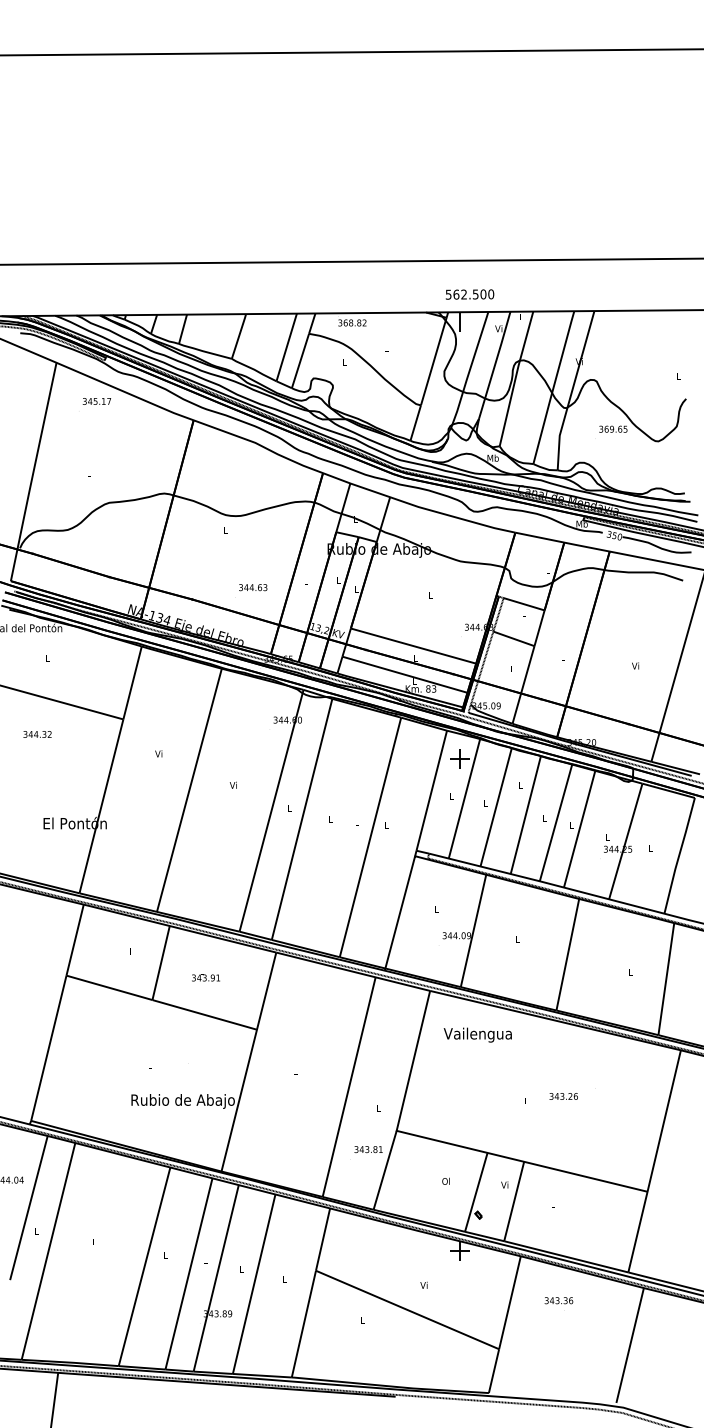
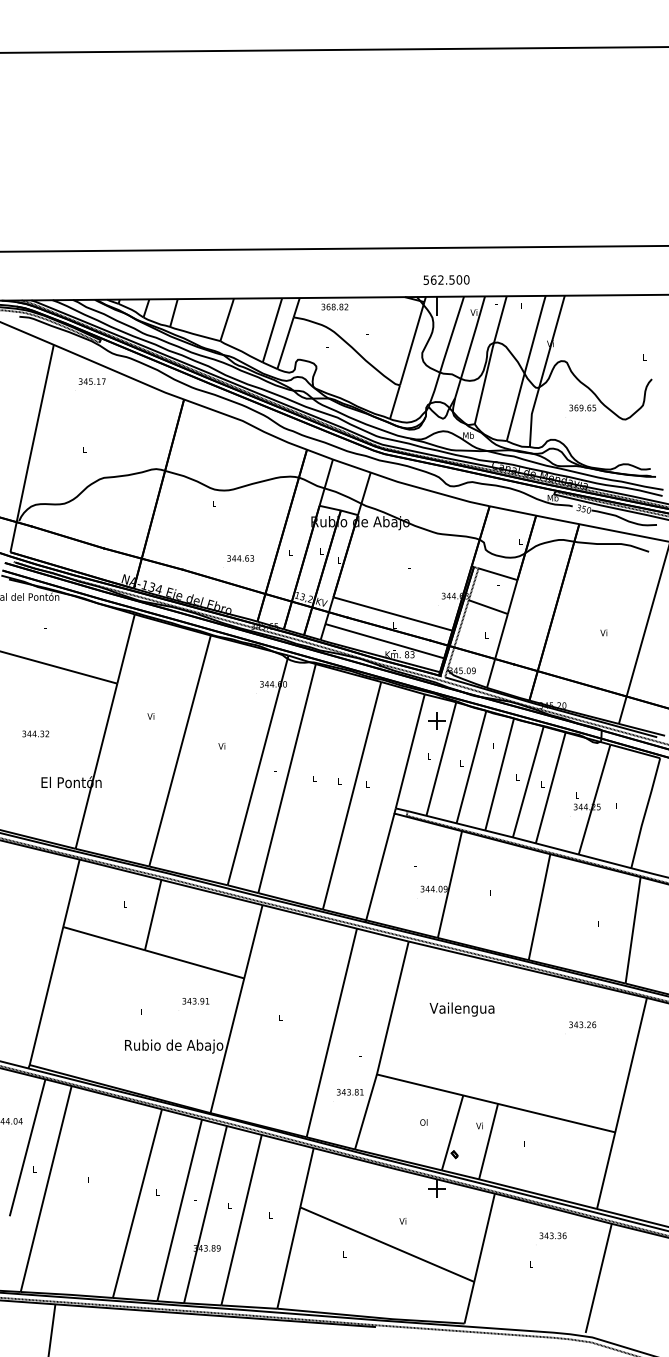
text: (37, 734) -> (35, 733), moved
text: (205, 978) -> (195, 1001), moved
text: (477, 1035) -> (461, 1009), moved
text: (563, 1096) -> (582, 1024), moved
text: (558, 1300) -> (552, 1235), moved

